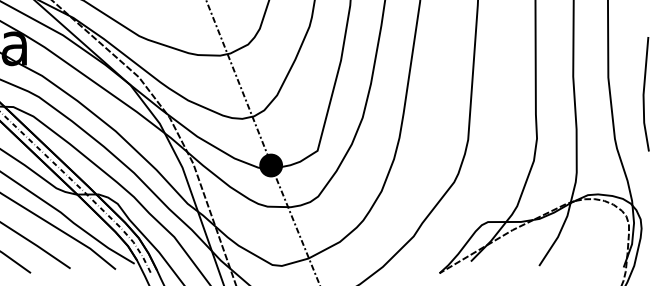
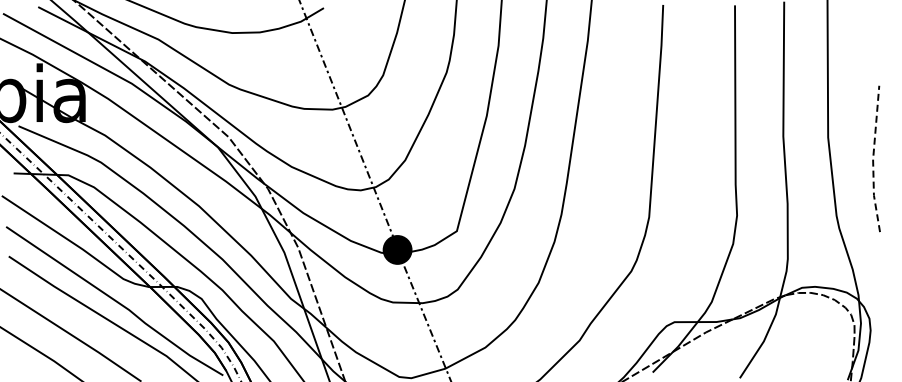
line: (643, 94) -> (873, 159), solid -> dashed

